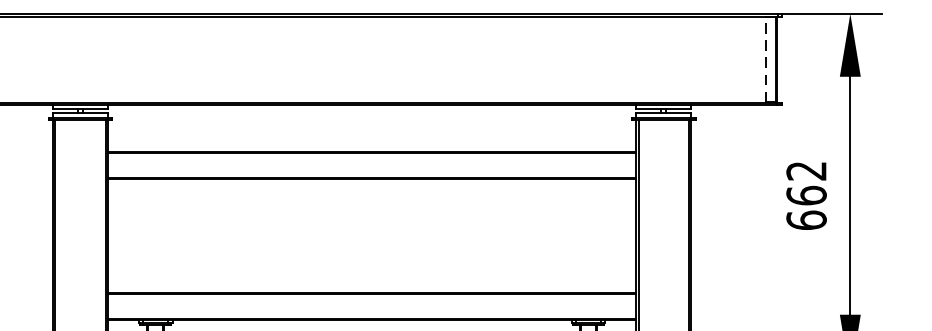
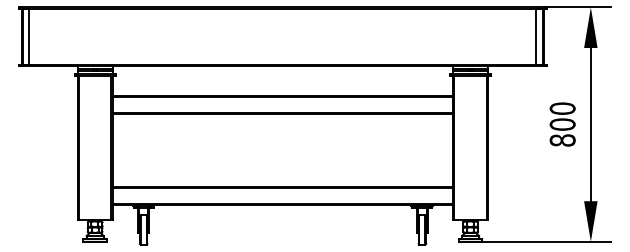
line: (765, 58) -> (536, 36), dashed -> solid
text: (806, 195) -> (562, 124), 662 -> 800

